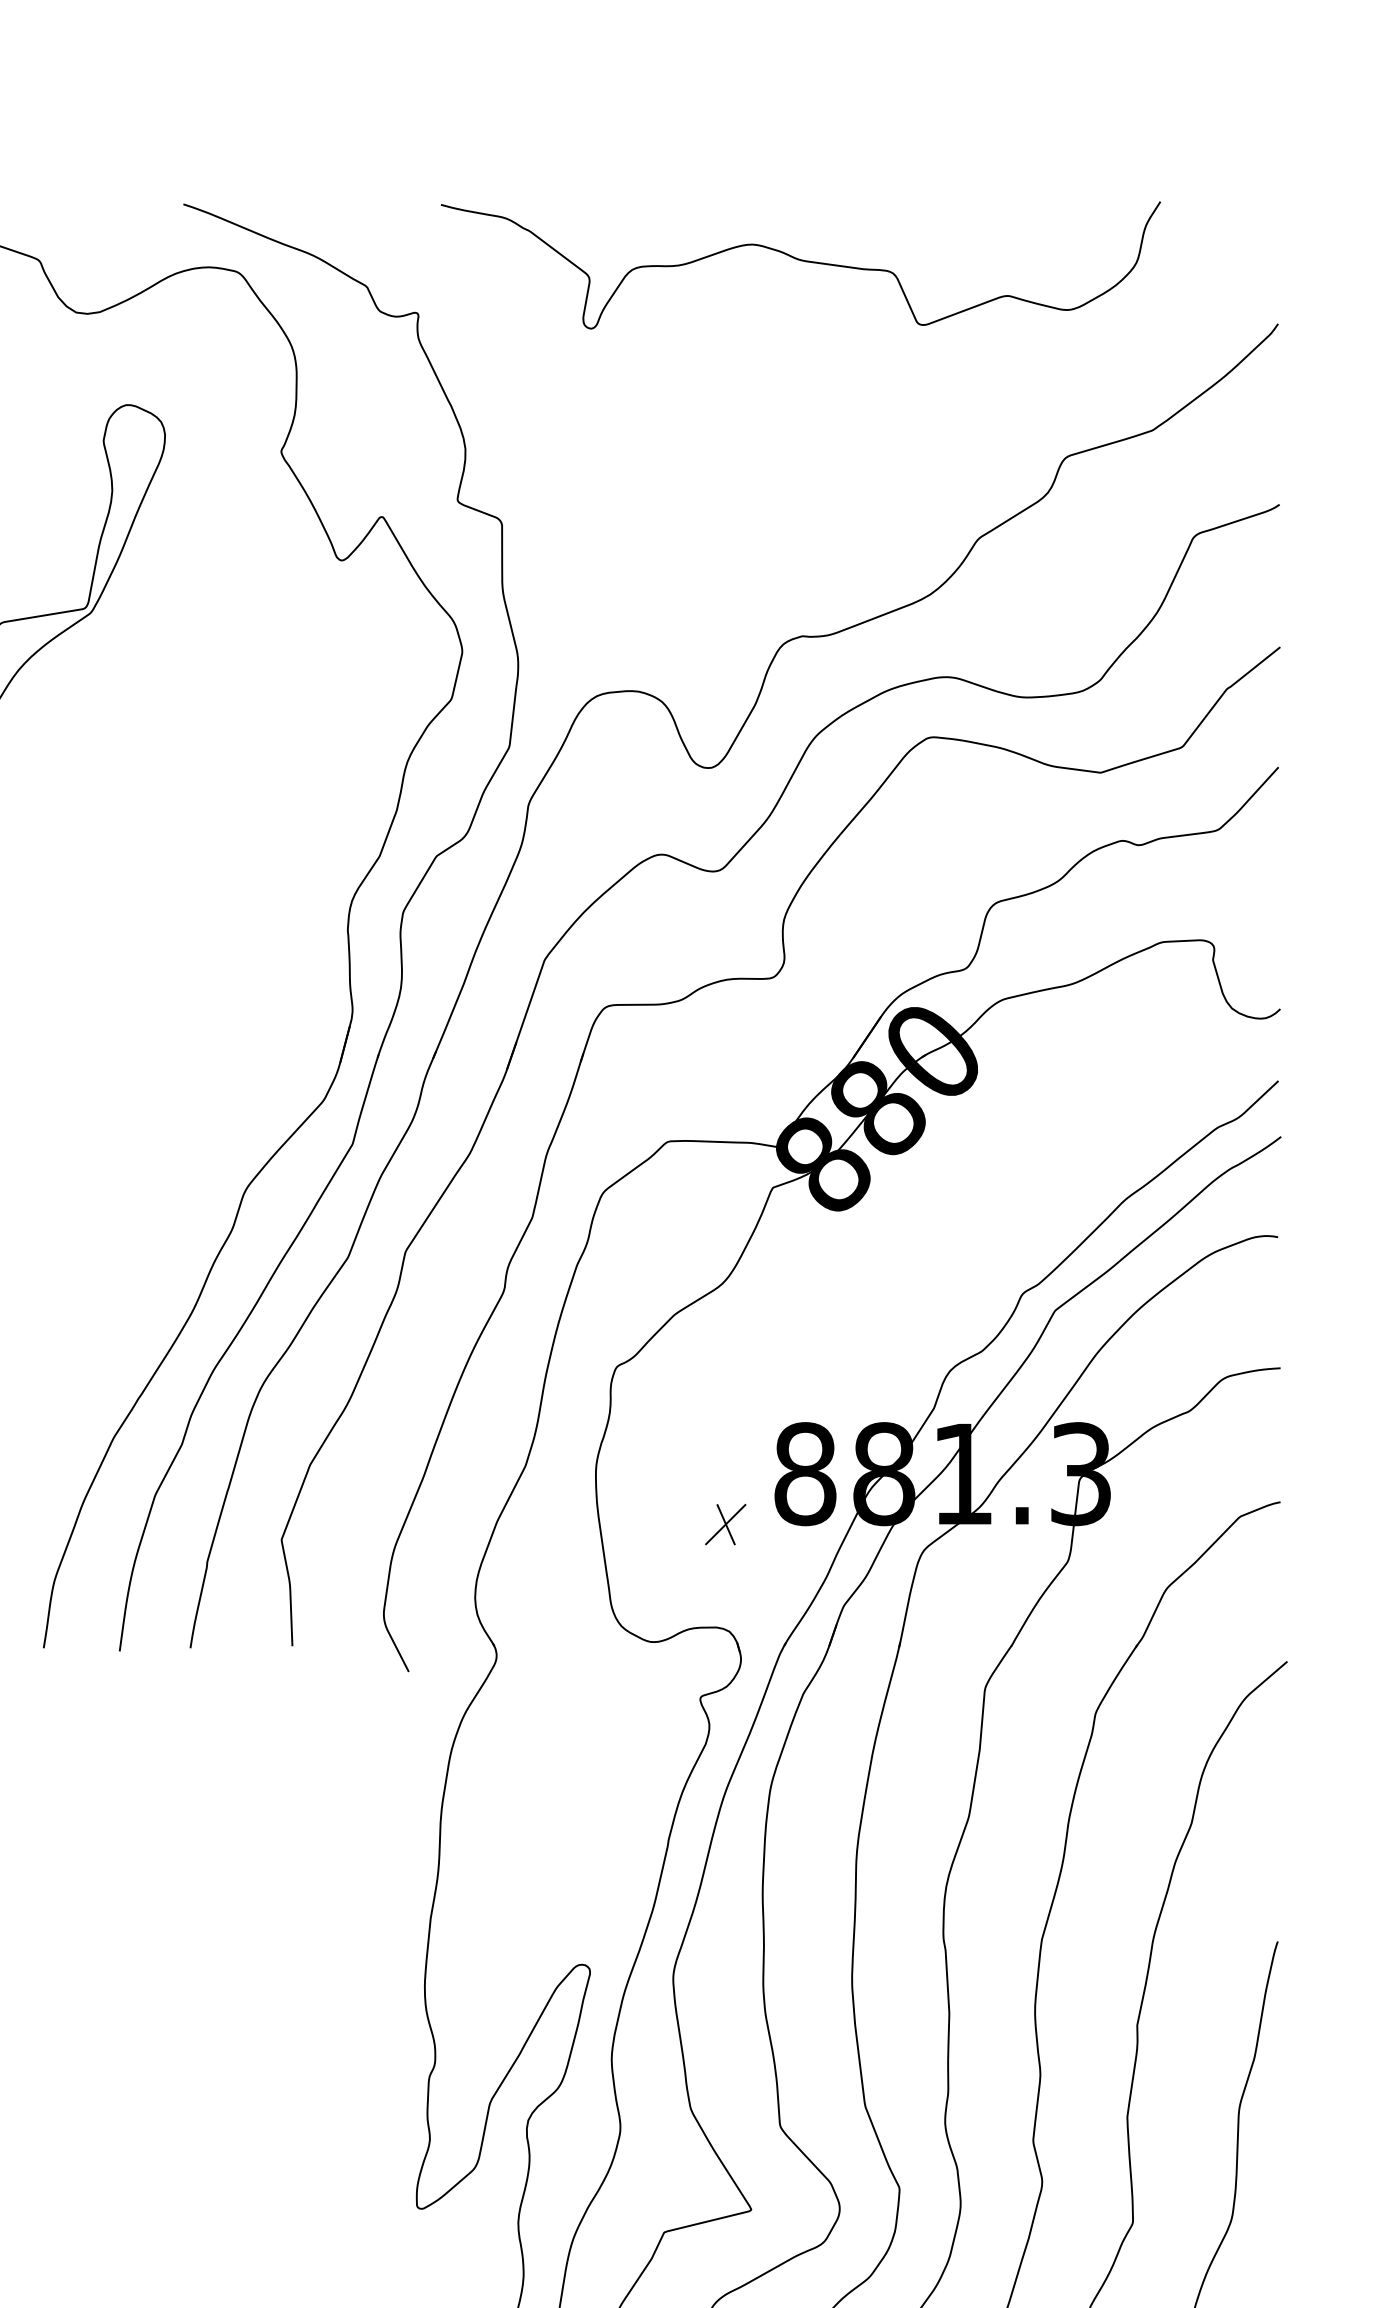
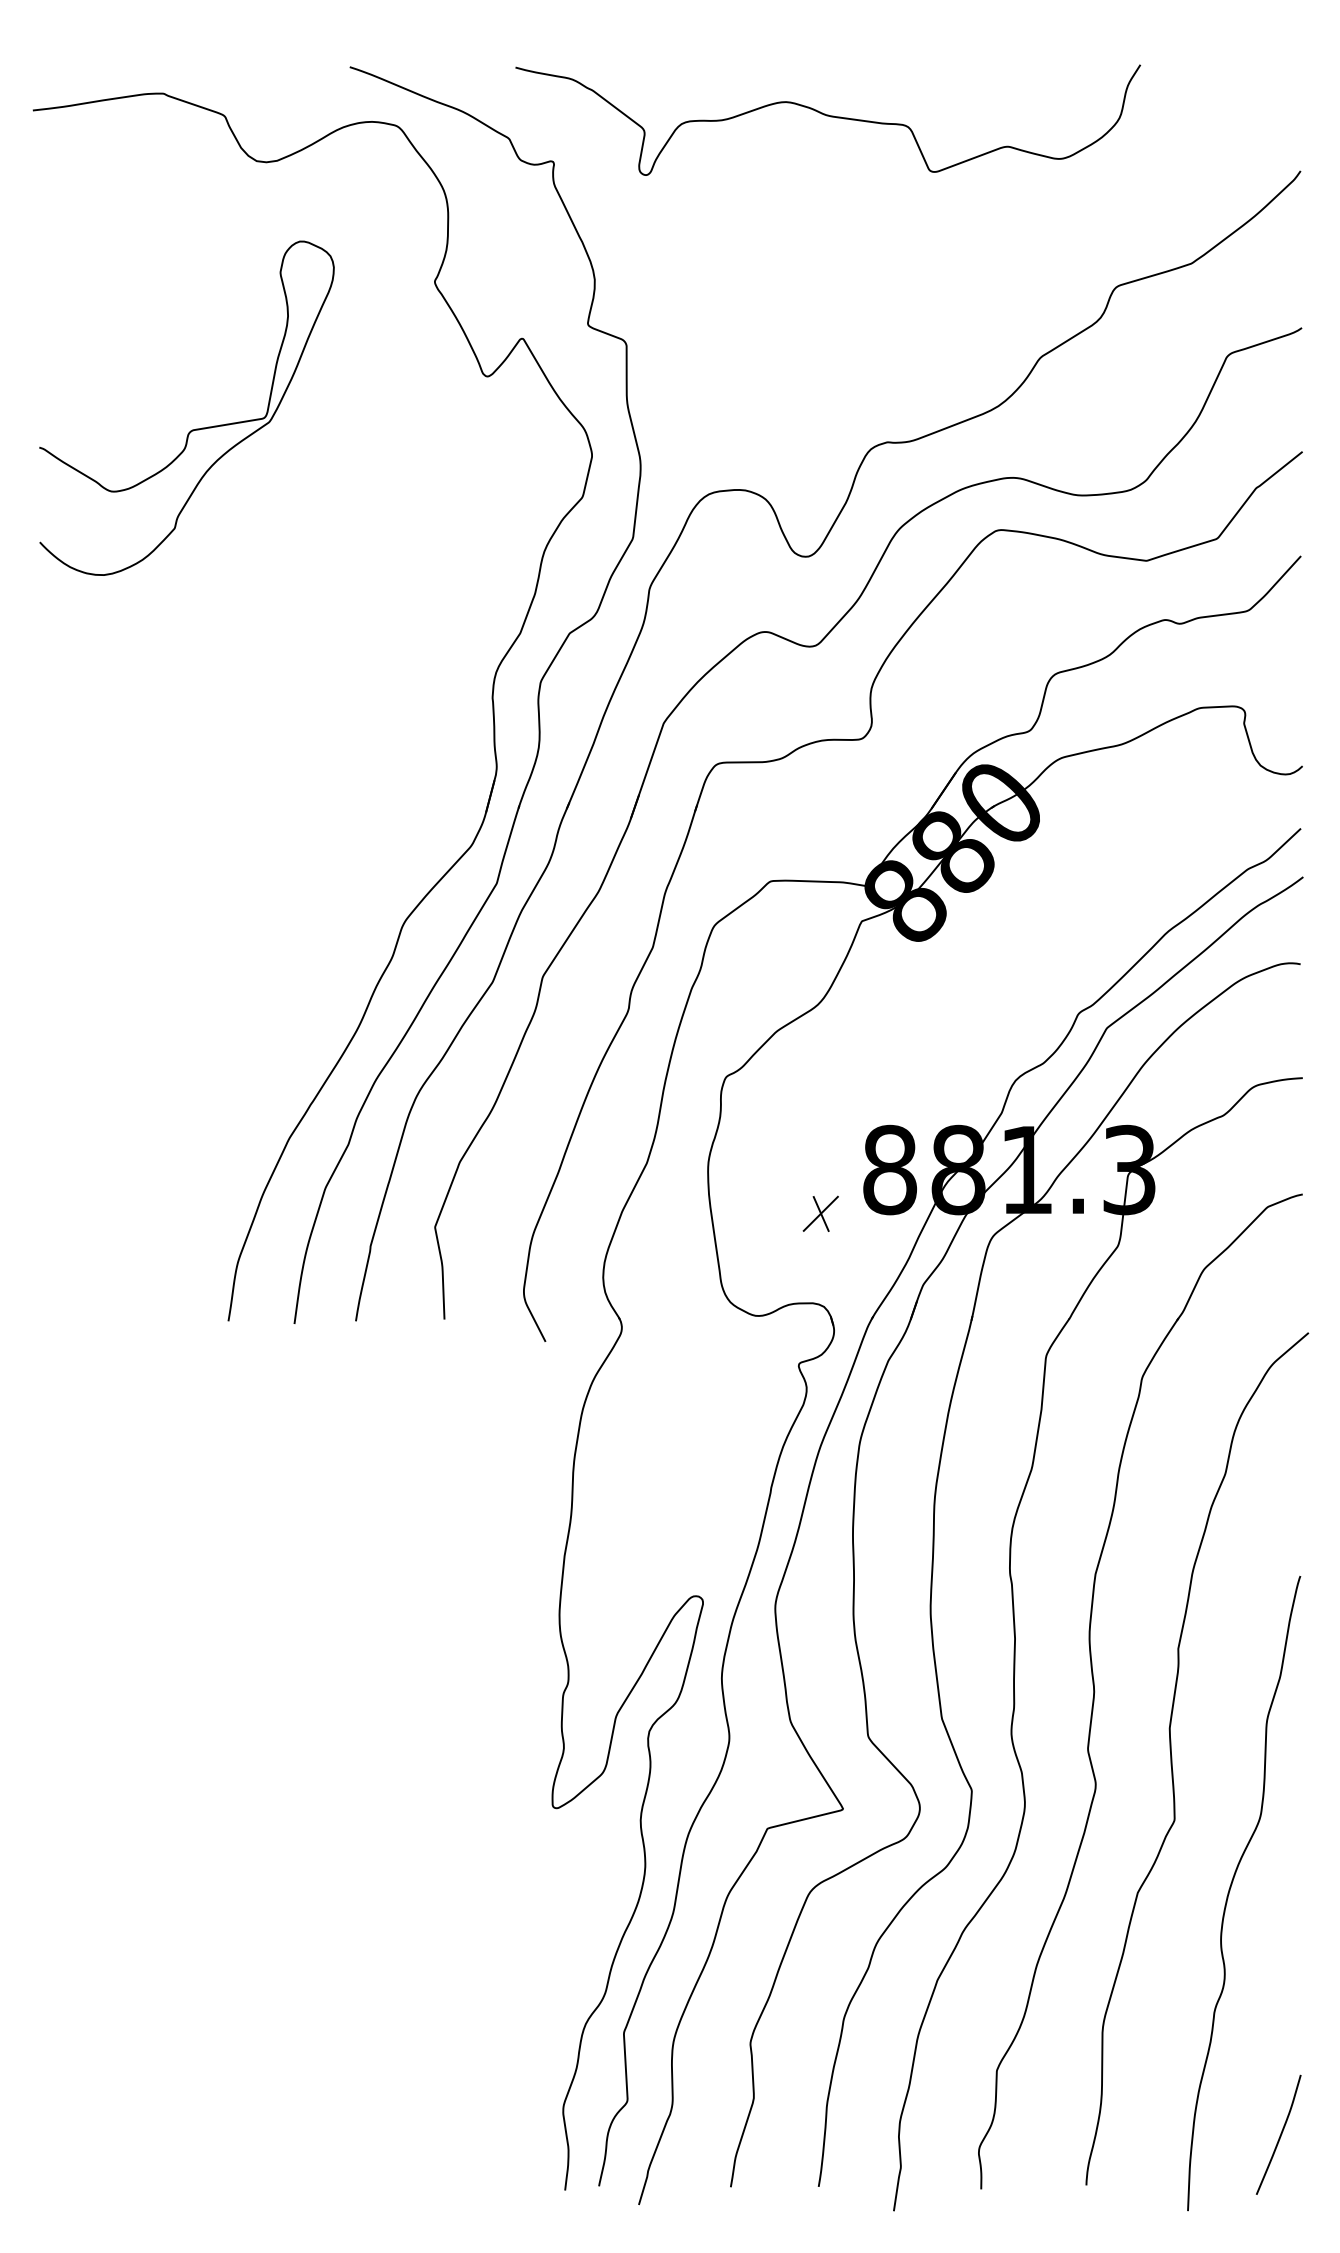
curve: (803, 262) -> (830, 117), moved

